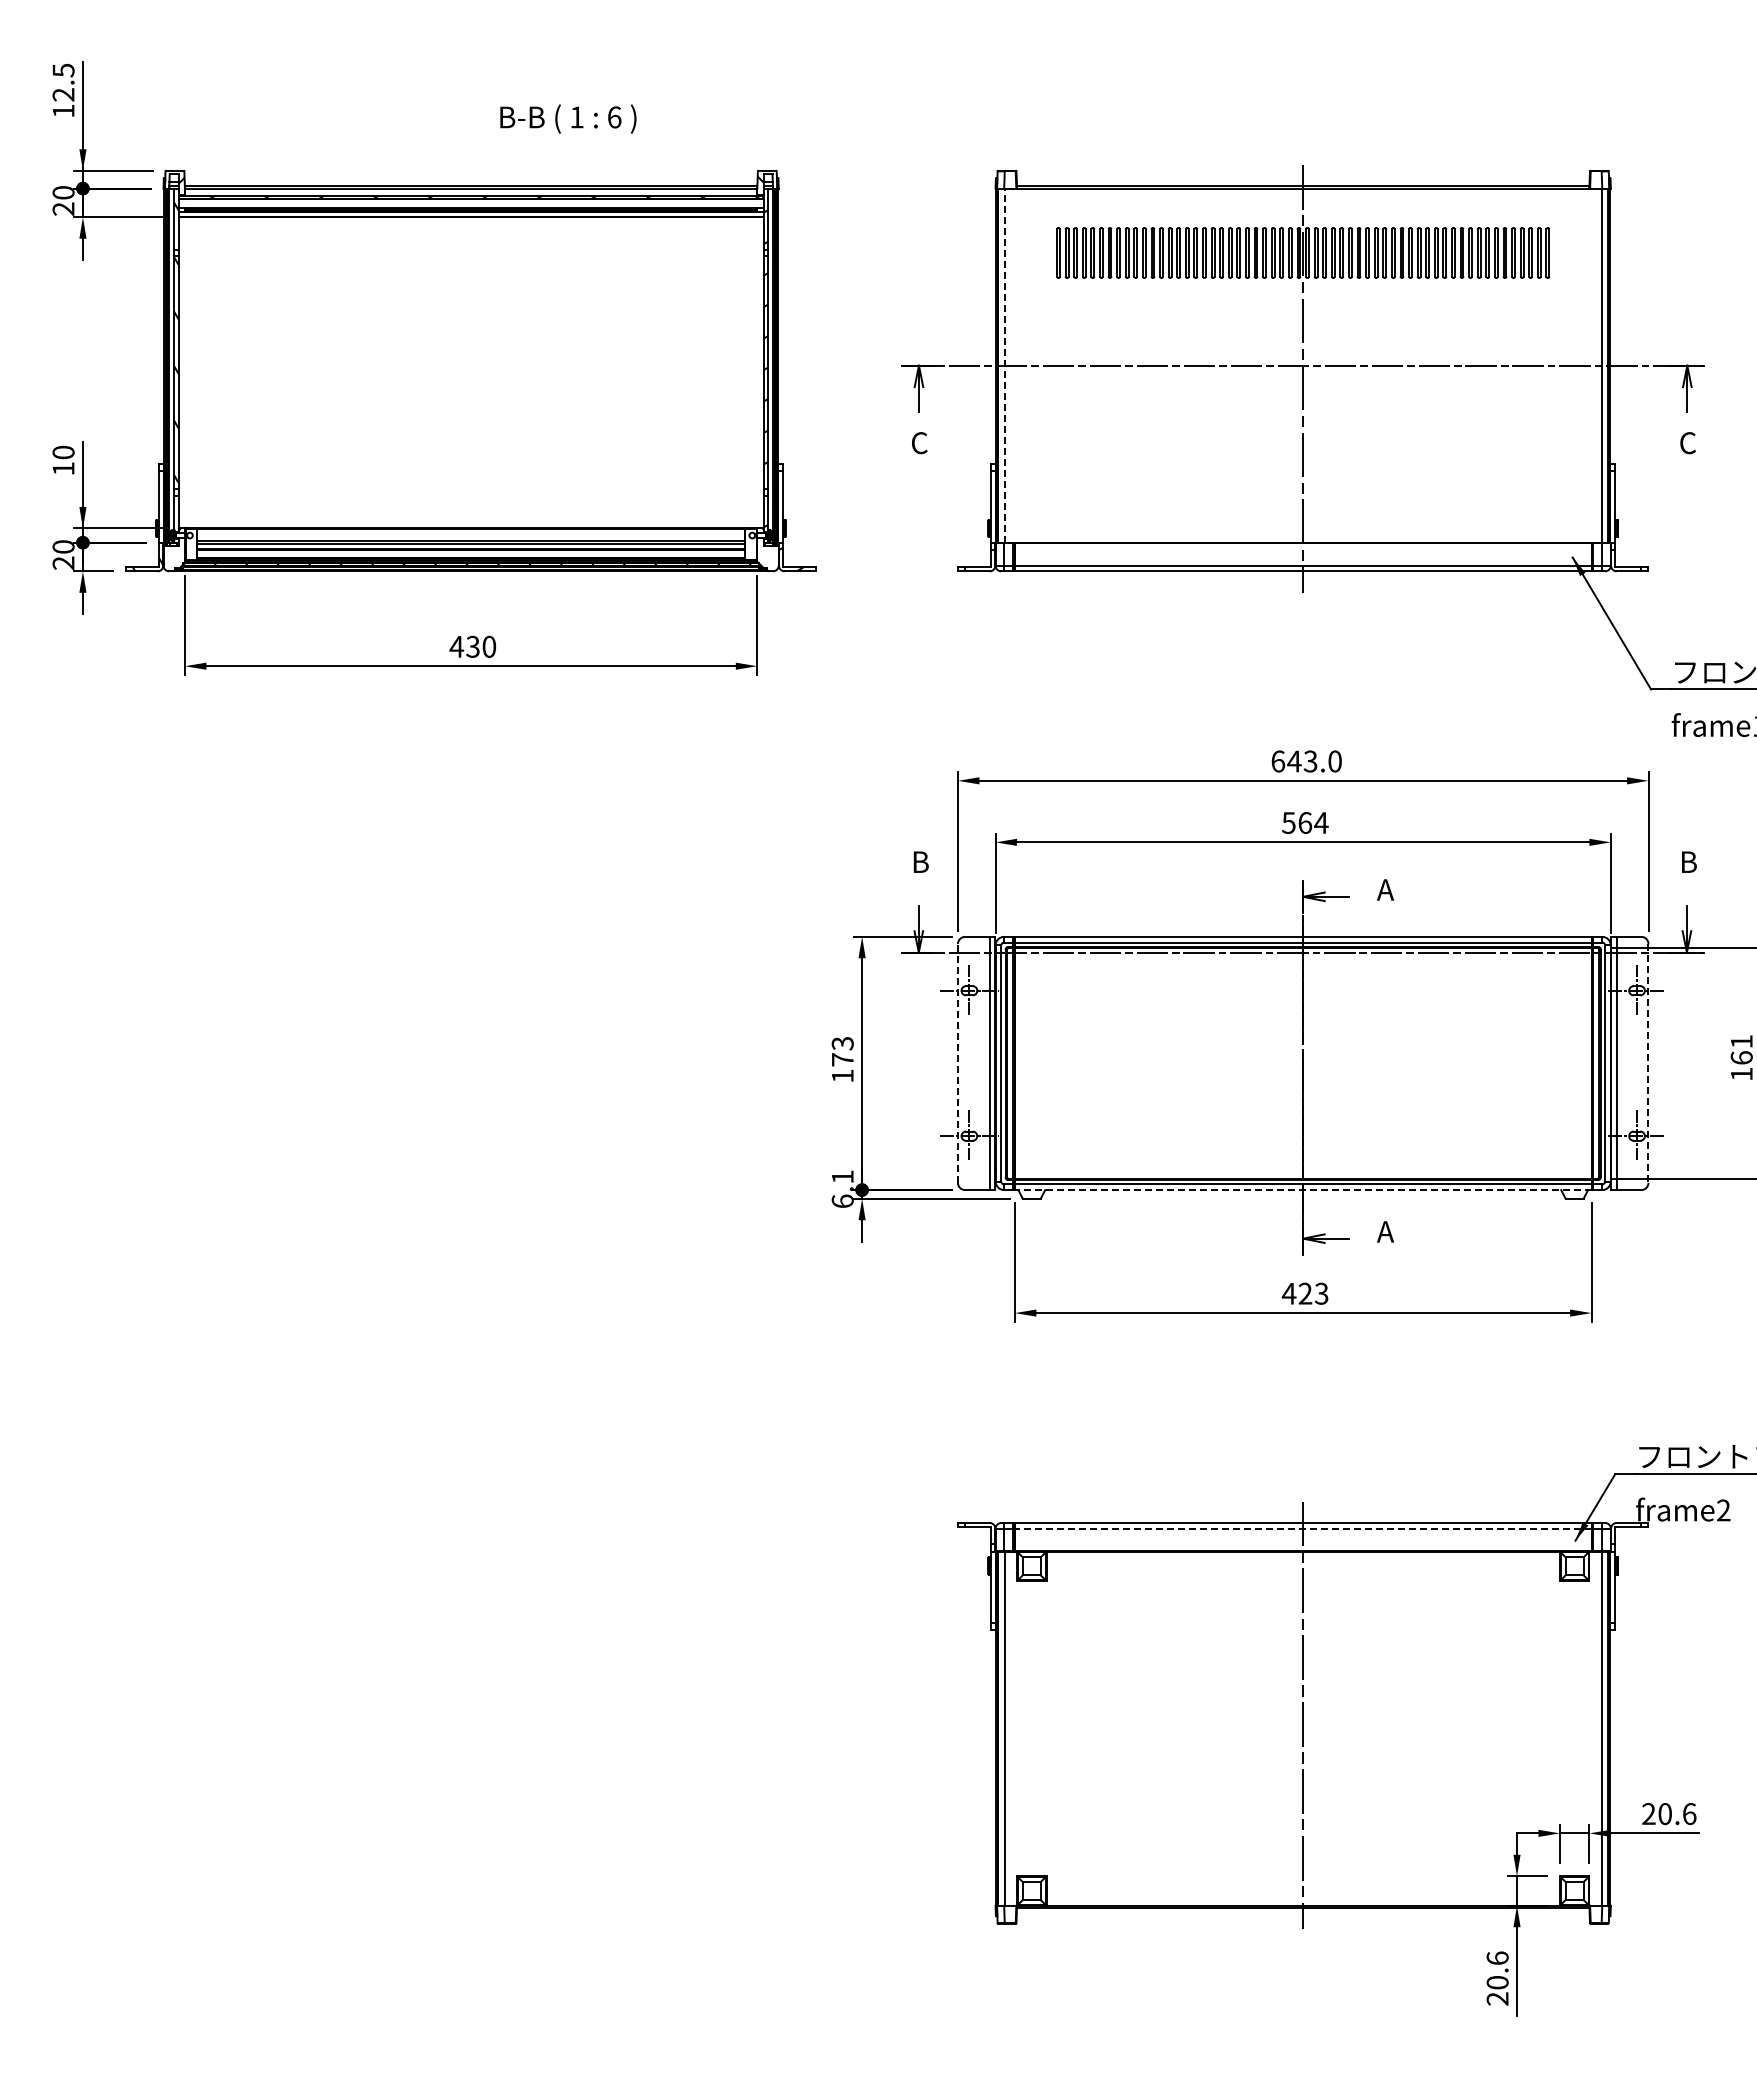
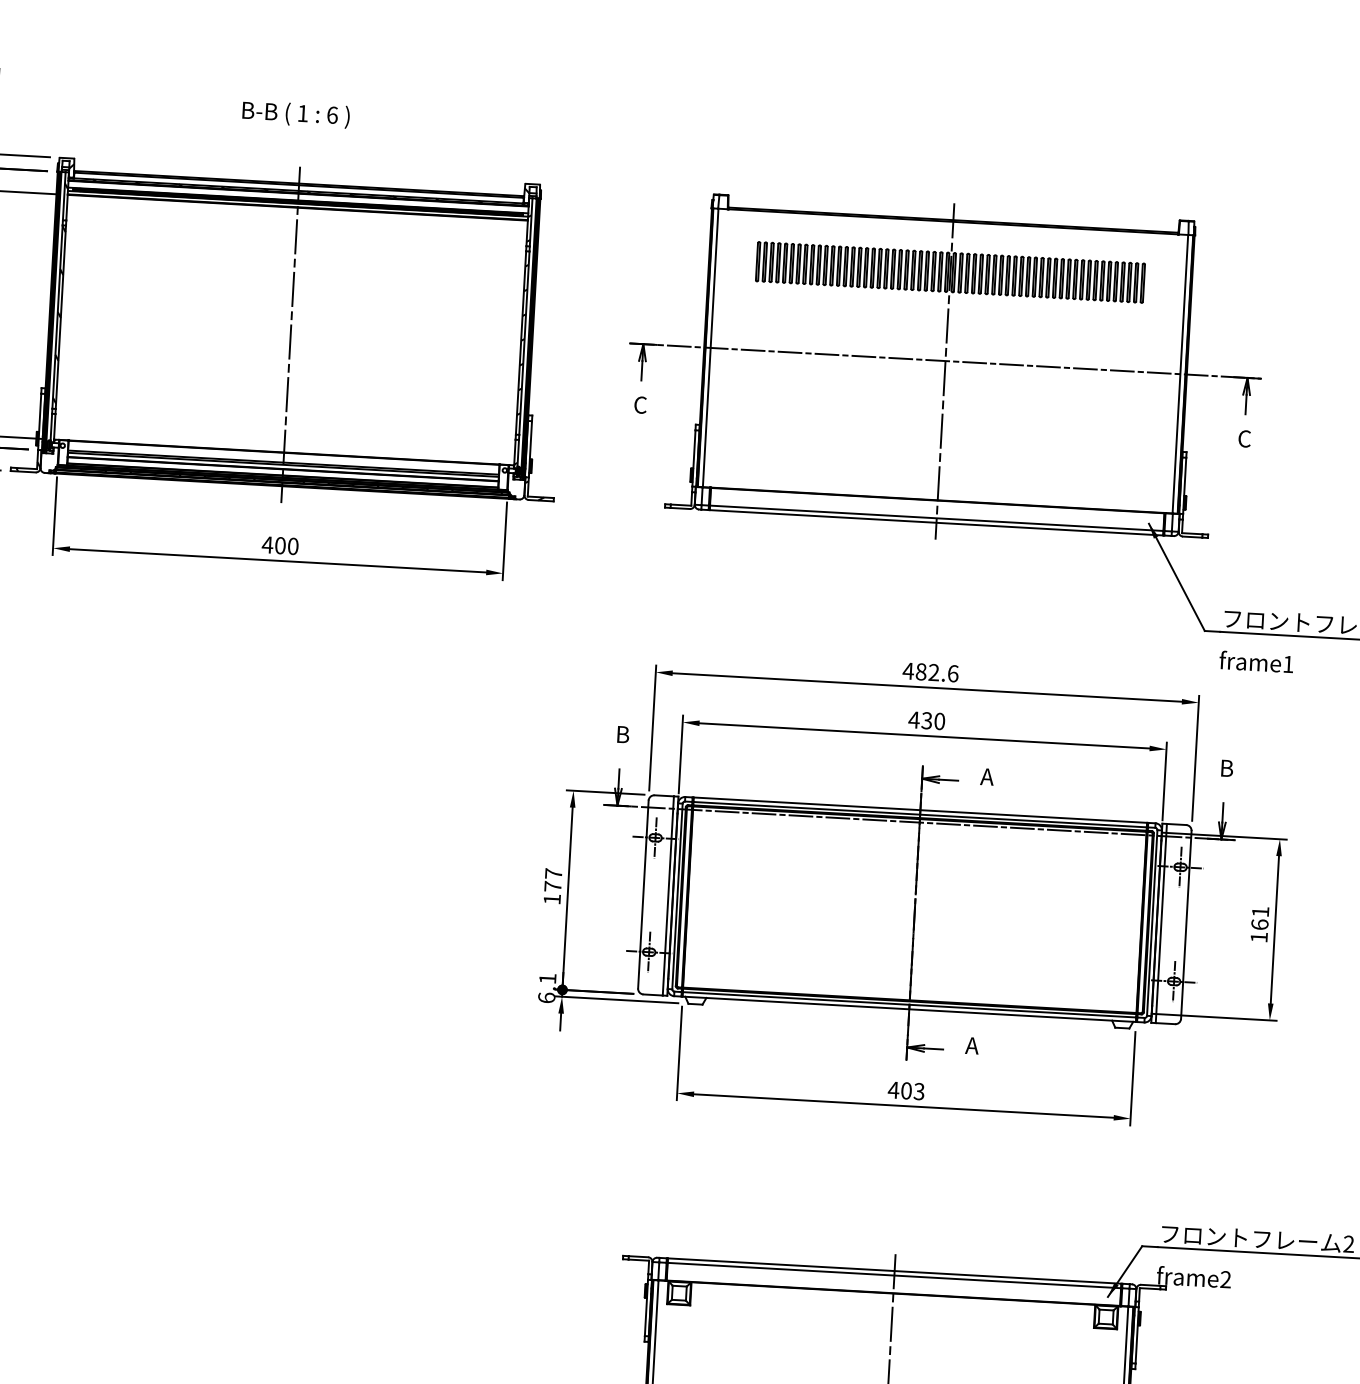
text: (568, 118) -> (296, 114), moved
line: (1004, 365) -> (710, 347), dashed -> solid
line: (471, 378) -> (291, 334), added
text: (472, 646) -> (280, 545), 430 -> 400
text: (1305, 761) -> (929, 672), 643.0 -> 482.6
text: (1304, 823) -> (926, 721), 564 -> 430
text: (842, 1043) -> (553, 873), 173 -> 177
line: (957, 1062) -> (643, 893), dashed -> solid
line: (1648, 1063) -> (1186, 924), dashed -> solid
line: (1302, 1190) -> (908, 1009), dashed -> solid
text: (1305, 1293) -> (906, 1090), 423 -> 403
line: (1302, 1528) -> (893, 1275), dashed -> solid

